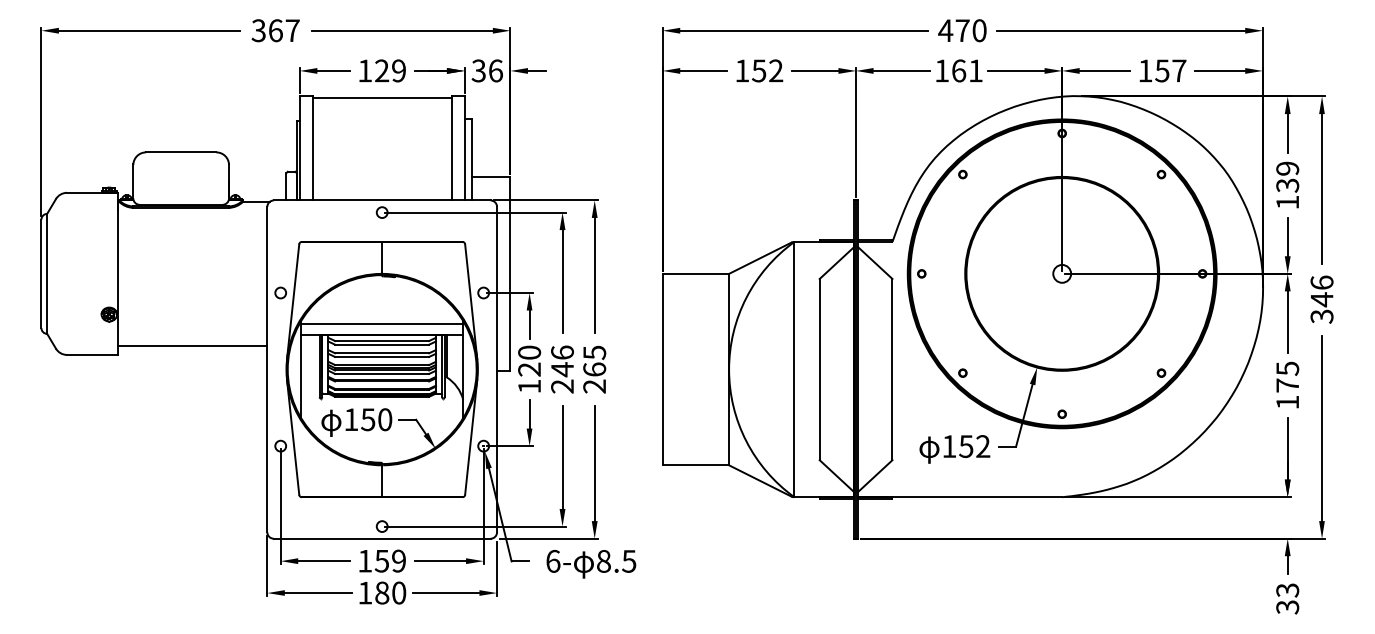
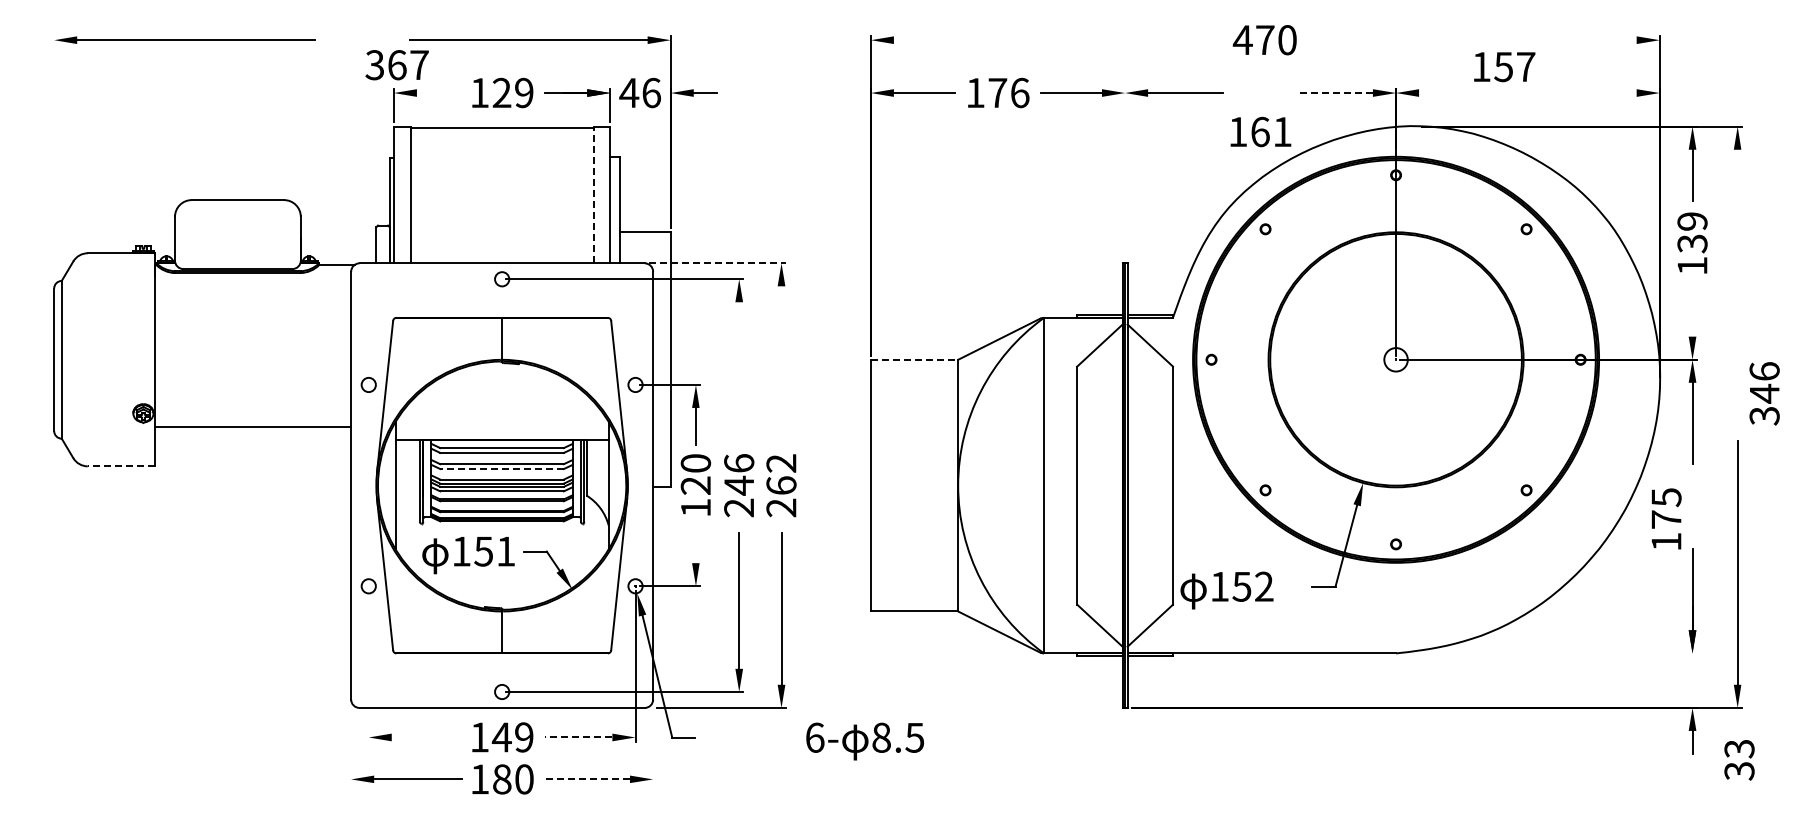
text: (275, 30) -> (396, 65), moved
line: (803, 30) -> (1056, 40), removed
line: (1121, 30) -> (1473, 40), removed
text: (479, 70) -> (629, 92), 36 -> 46
text: (767, 70) -> (1008, 92), 152 -> 176
text: (959, 70) -> (1260, 131), moved
line: (333, 71) -> (437, 93), removed
line: (1016, 71) -> (1335, 93), solid -> dashed
line: (1105, 71) -> (1452, 93), removed
text: (1162, 71) -> (1504, 67), moved
line: (1219, 71) -> (1603, 93), removed
line: (41, 122) -> (54, 160), removed
line: (856, 132) -> (1125, 173), removed
line: (451, 148) -> (593, 194), solid -> dashed
line: (1321, 188) -> (1737, 247), removed
line: (546, 200) -> (717, 263), solid -> dashed
line: (1287, 237) -> (1692, 311), removed
line: (695, 273) -> (914, 359), solid -> dashed
line: (594, 275) -> (781, 362), removed
line: (562, 282) -> (739, 370), removed
text: (1321, 299) -> (1764, 393), moved
line: (381, 324) -> (501, 426), removed
line: (192, 345) -> (252, 426), moved
text: (594, 352) -> (781, 463), 265 -> 262
line: (92, 355) -> (121, 466), solid -> dashed
line: (382, 357) -> (502, 469), solid -> dashed
text: (1287, 384) -> (1666, 518), moved
line: (529, 414) -> (695, 544), removed
text: (385, 419) -> (506, 551), 150 -> 151
text: (954, 449) -> (1226, 590), moved
line: (1178, 497) -> (1548, 653), removed
line: (280, 506) -> (368, 665), removed
line: (323, 561) -> (425, 737), removed
text: (381, 561) -> (501, 737), 159 -> 149
line: (440, 561) -> (578, 737), solid -> dashed
text: (590, 564) -> (864, 741), moved
line: (267, 565) -> (351, 743), removed
line: (497, 568) -> (653, 747), removed
line: (446, 593) -> (586, 779), solid -> dashed
text: (1287, 599) -> (1739, 760), moved

